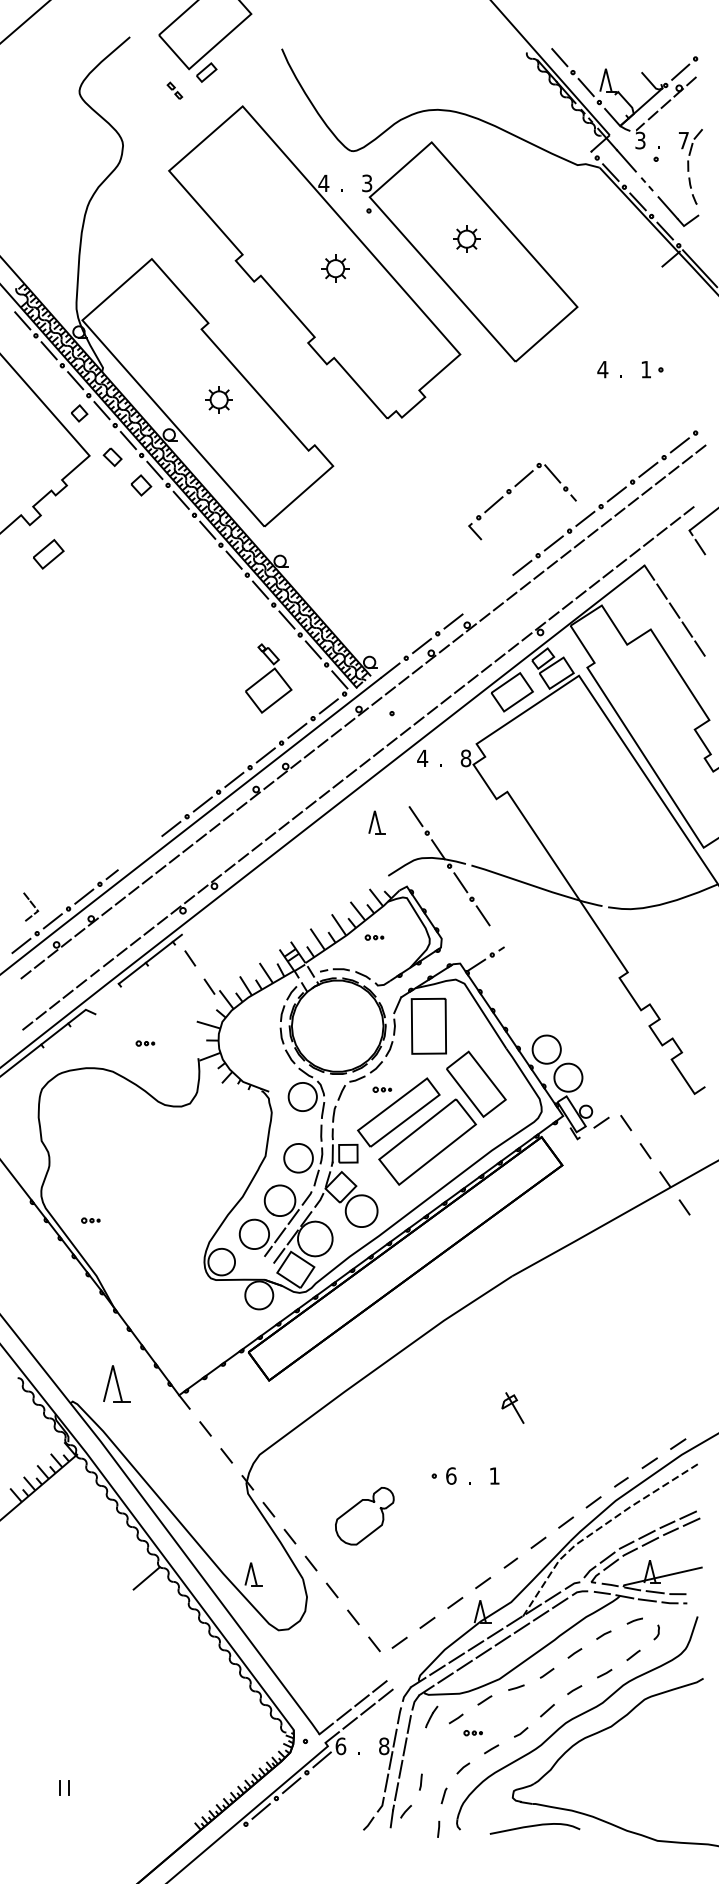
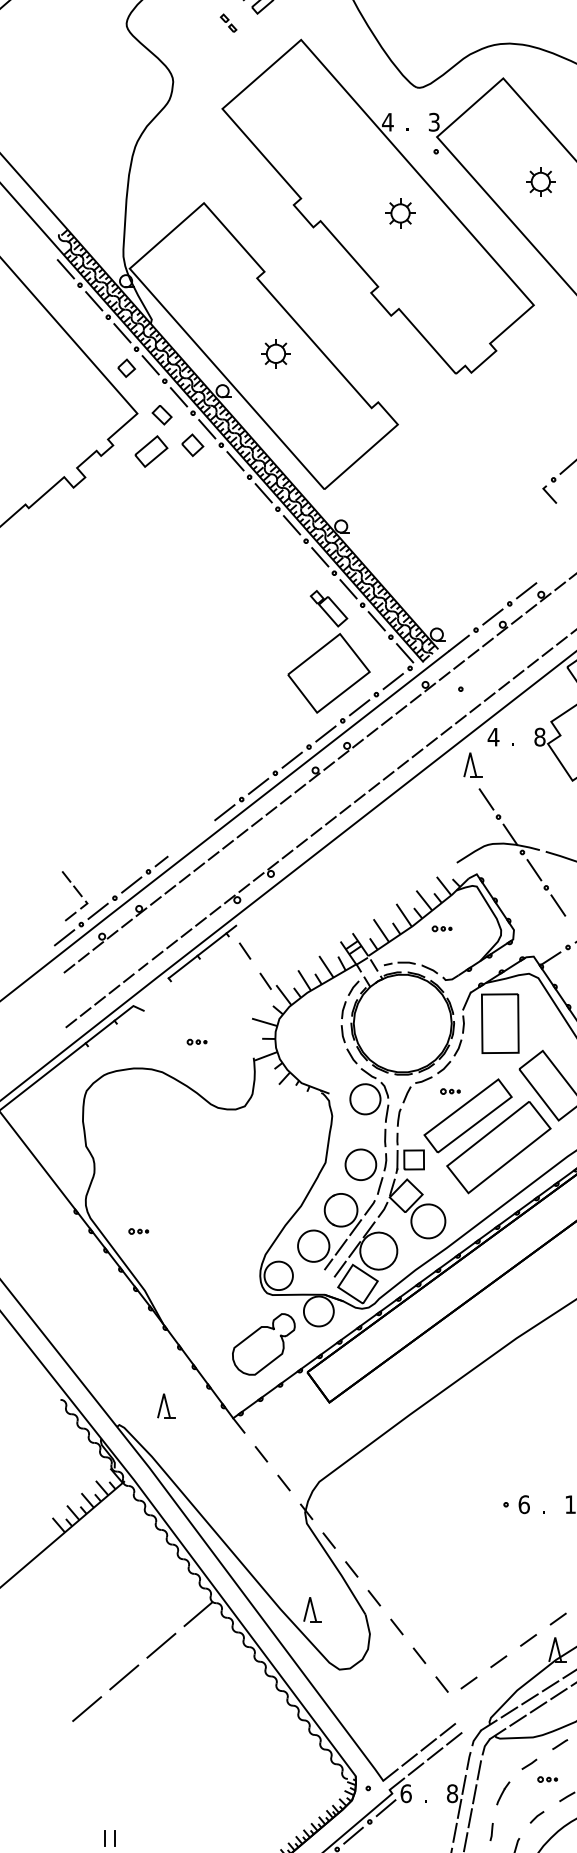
part: (48, 554) -> (151, 451), moved
part: (268, 678) -> (328, 651), size x1.67
part: (376, 822) -> (472, 765), moved
part: (30, 906) -> (74, 895), size x1.67
part: (116, 1383) -> (166, 1405), size x0.62
part: (364, 1516) -> (263, 1344), moved
line: (111, 1607) -> (160, 1645), added
line: (77, 1637) -> (124, 1677), added
line: (42, 1667) -> (87, 1709), added
line: (431, 1716) -> (503, 1792), moved

